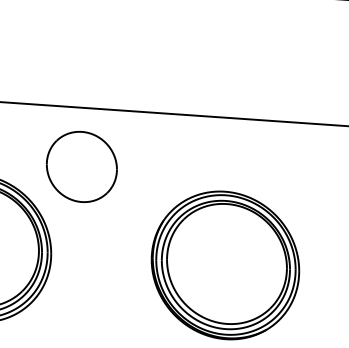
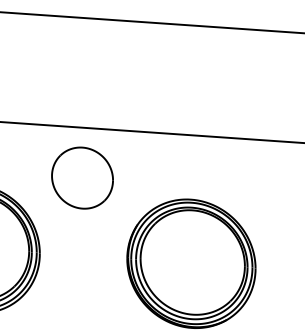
part: (81, 166) -> (82, 177), moved

